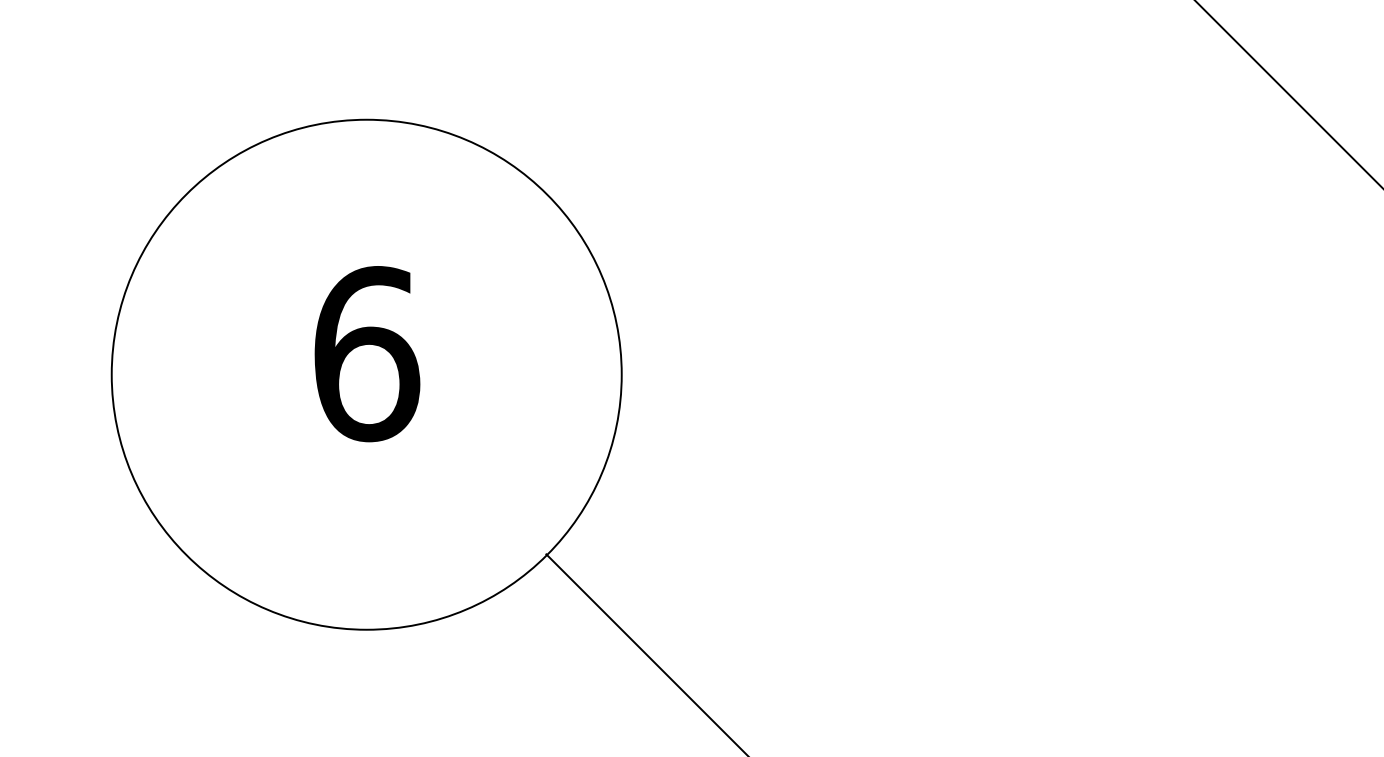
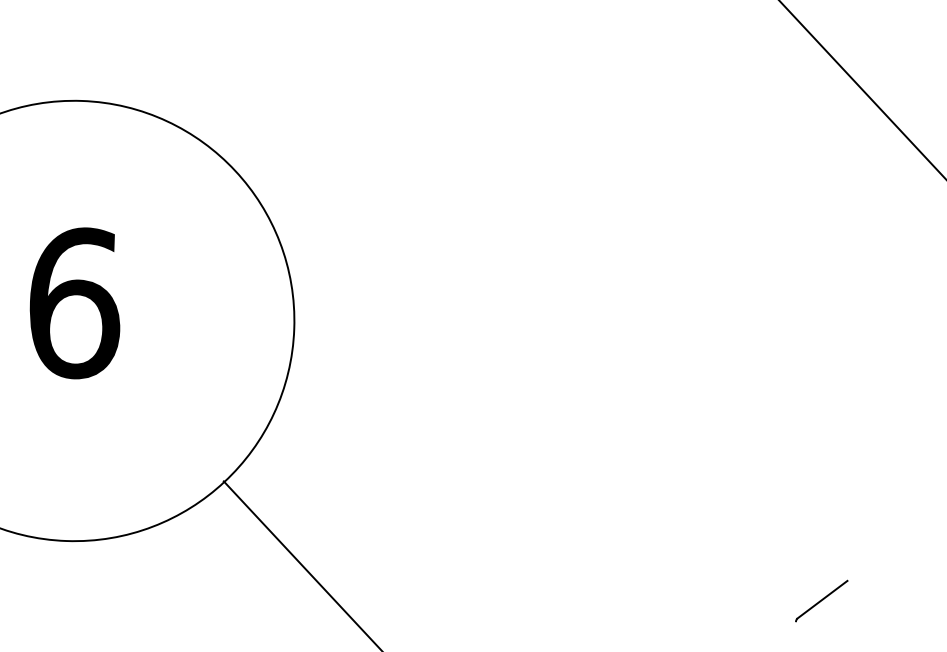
part: (1243, 668) -> (821, 600), added

